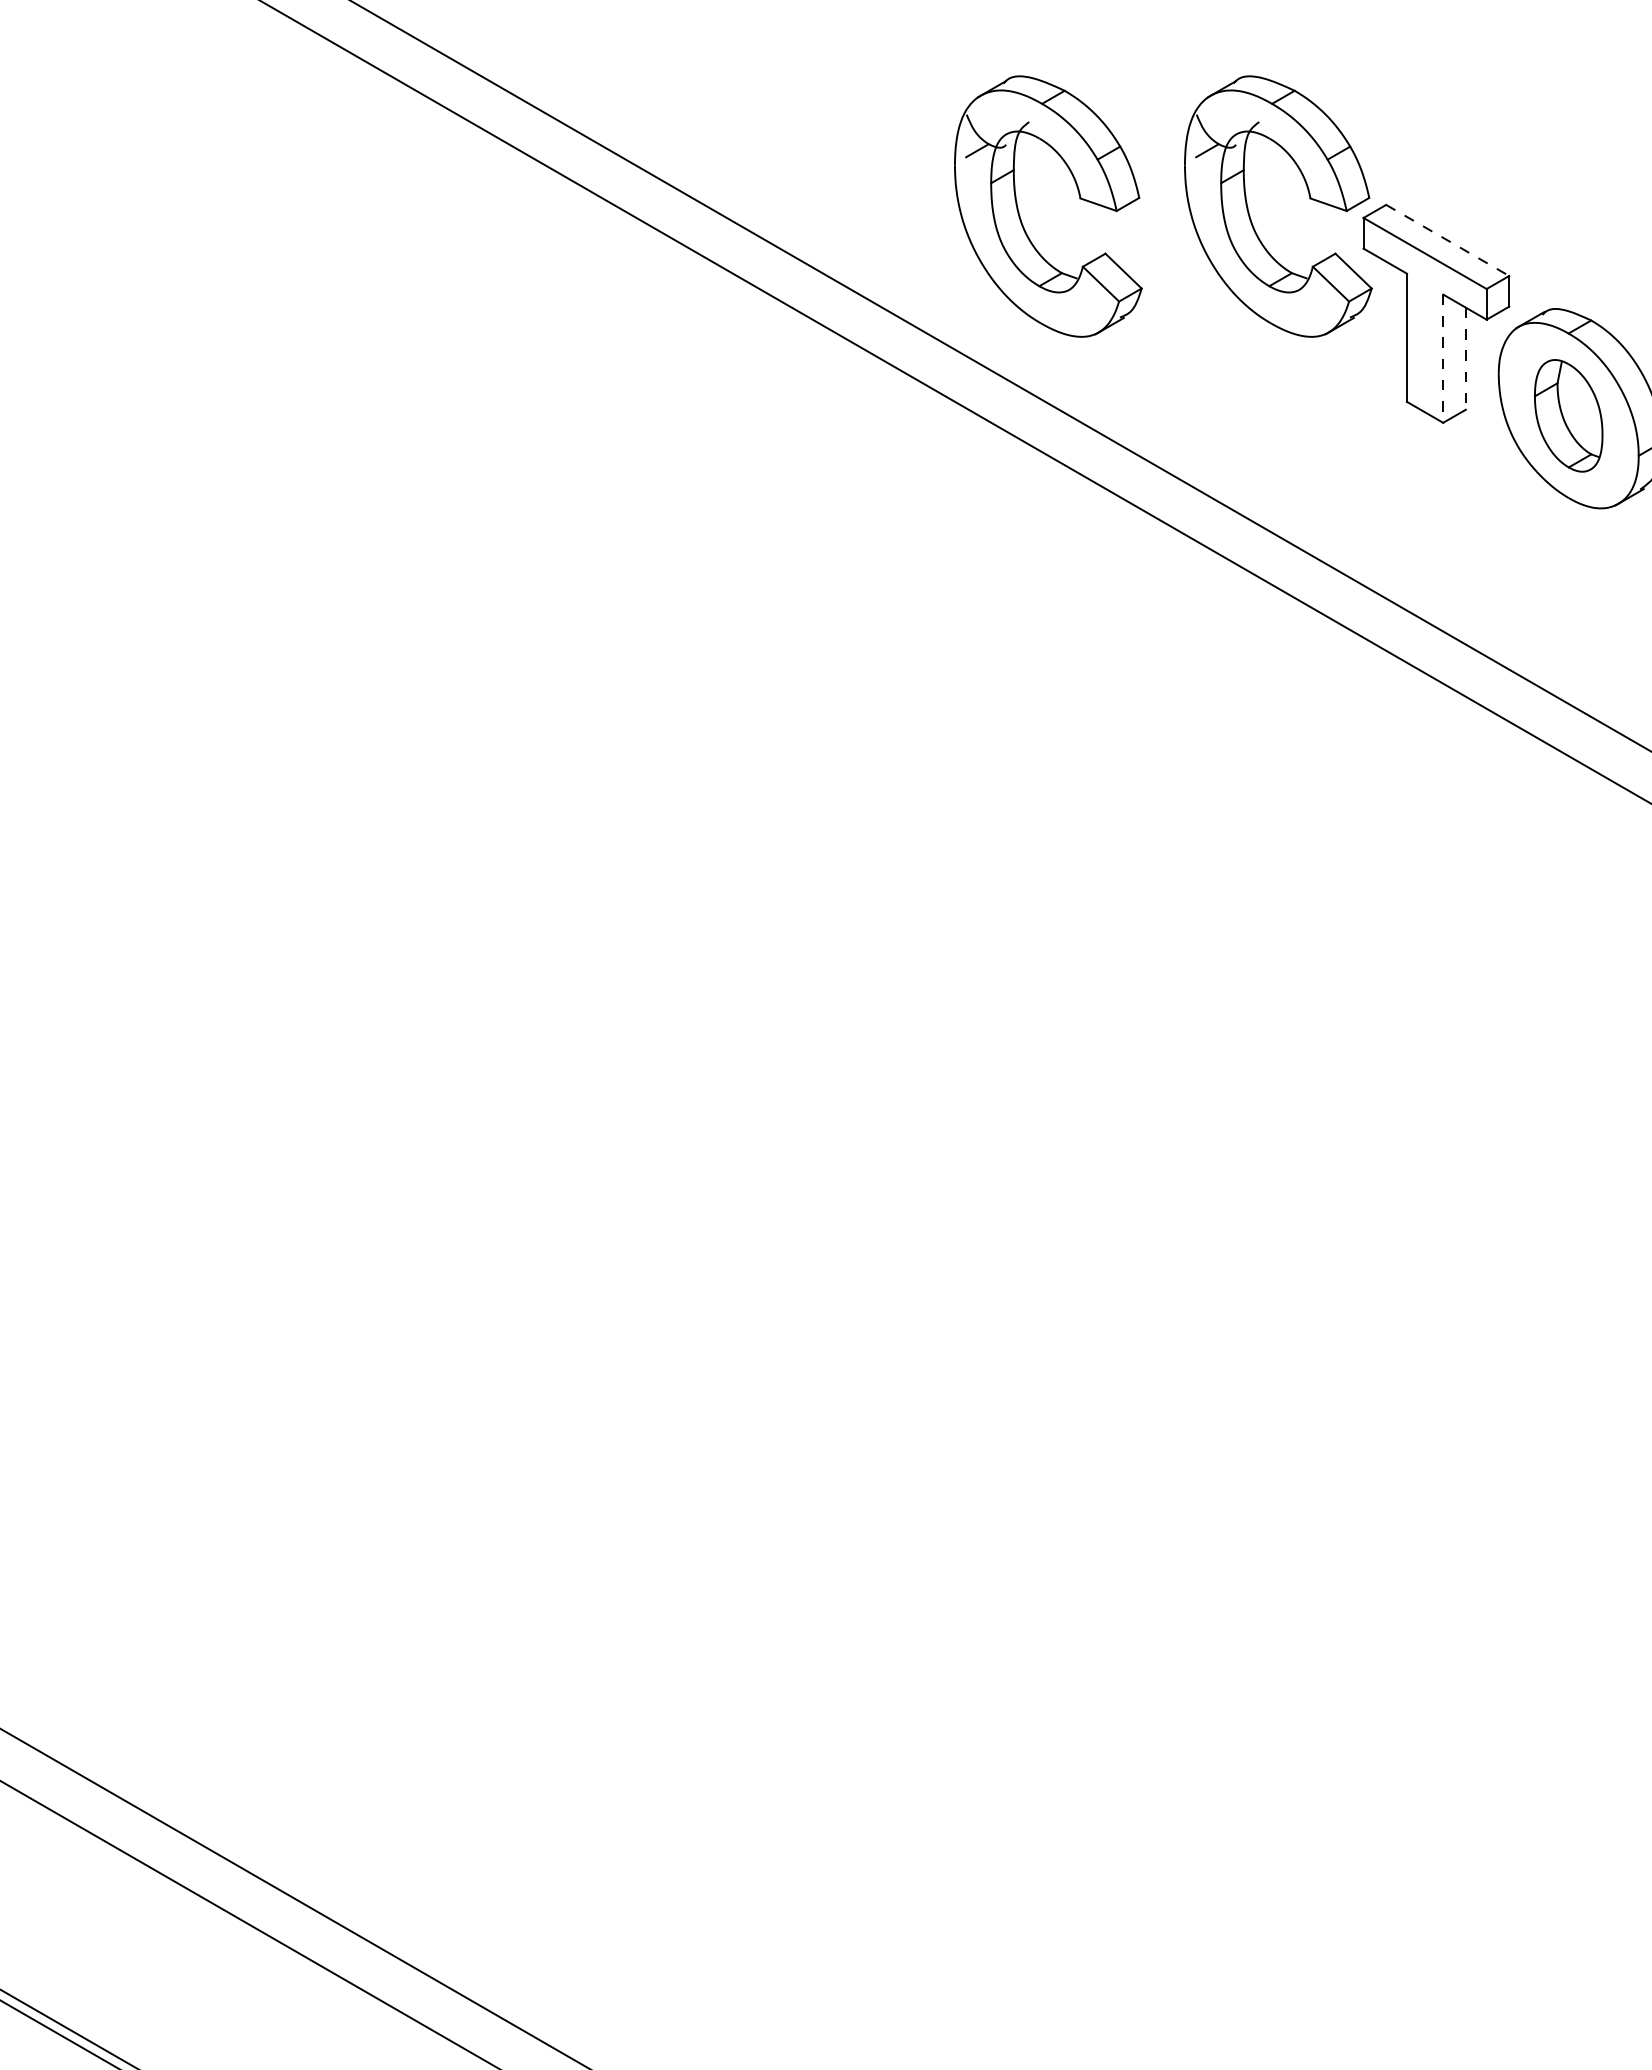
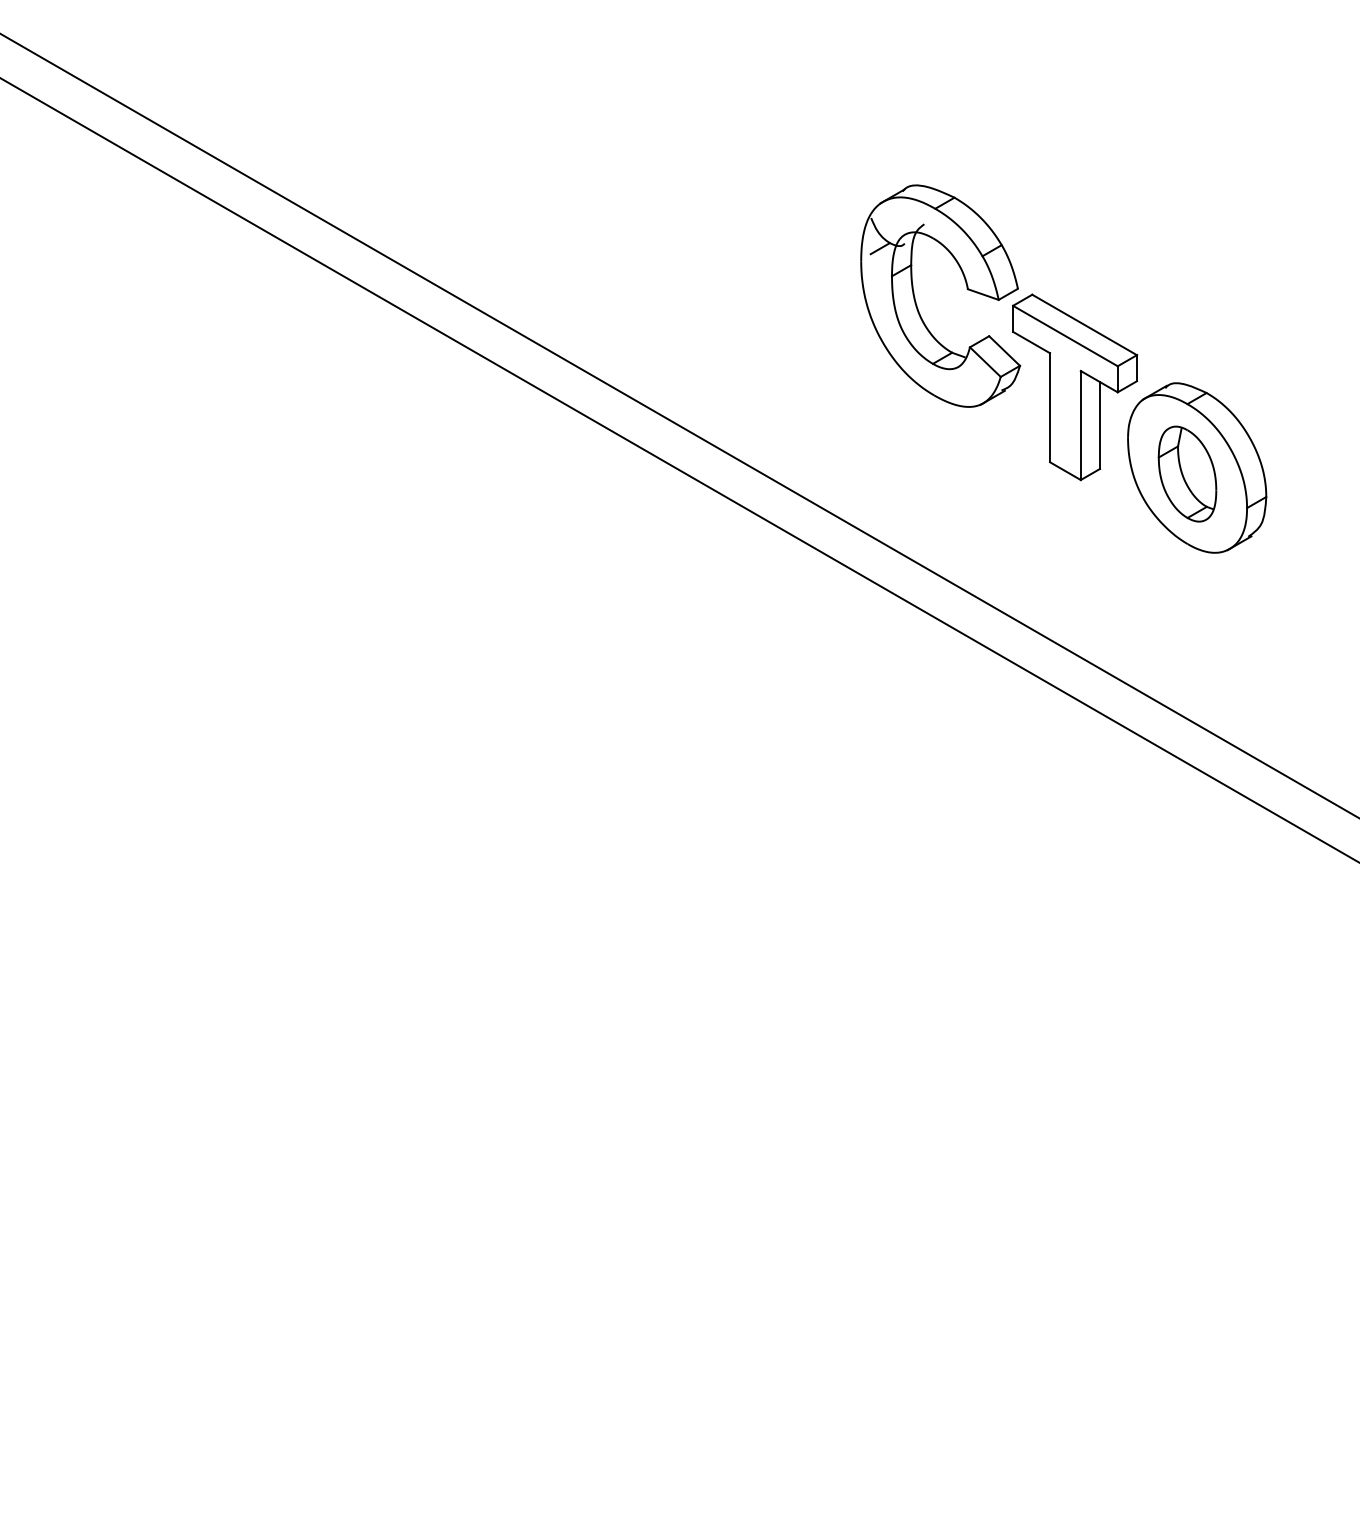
part: (1020, 215) -> (721, 303), removed
line: (1448, 240) -> (1085, 324), dashed -> solid
line: (1443, 359) -> (1081, 426), dashed -> solid
line: (1465, 359) -> (1099, 426), dashed -> solid

